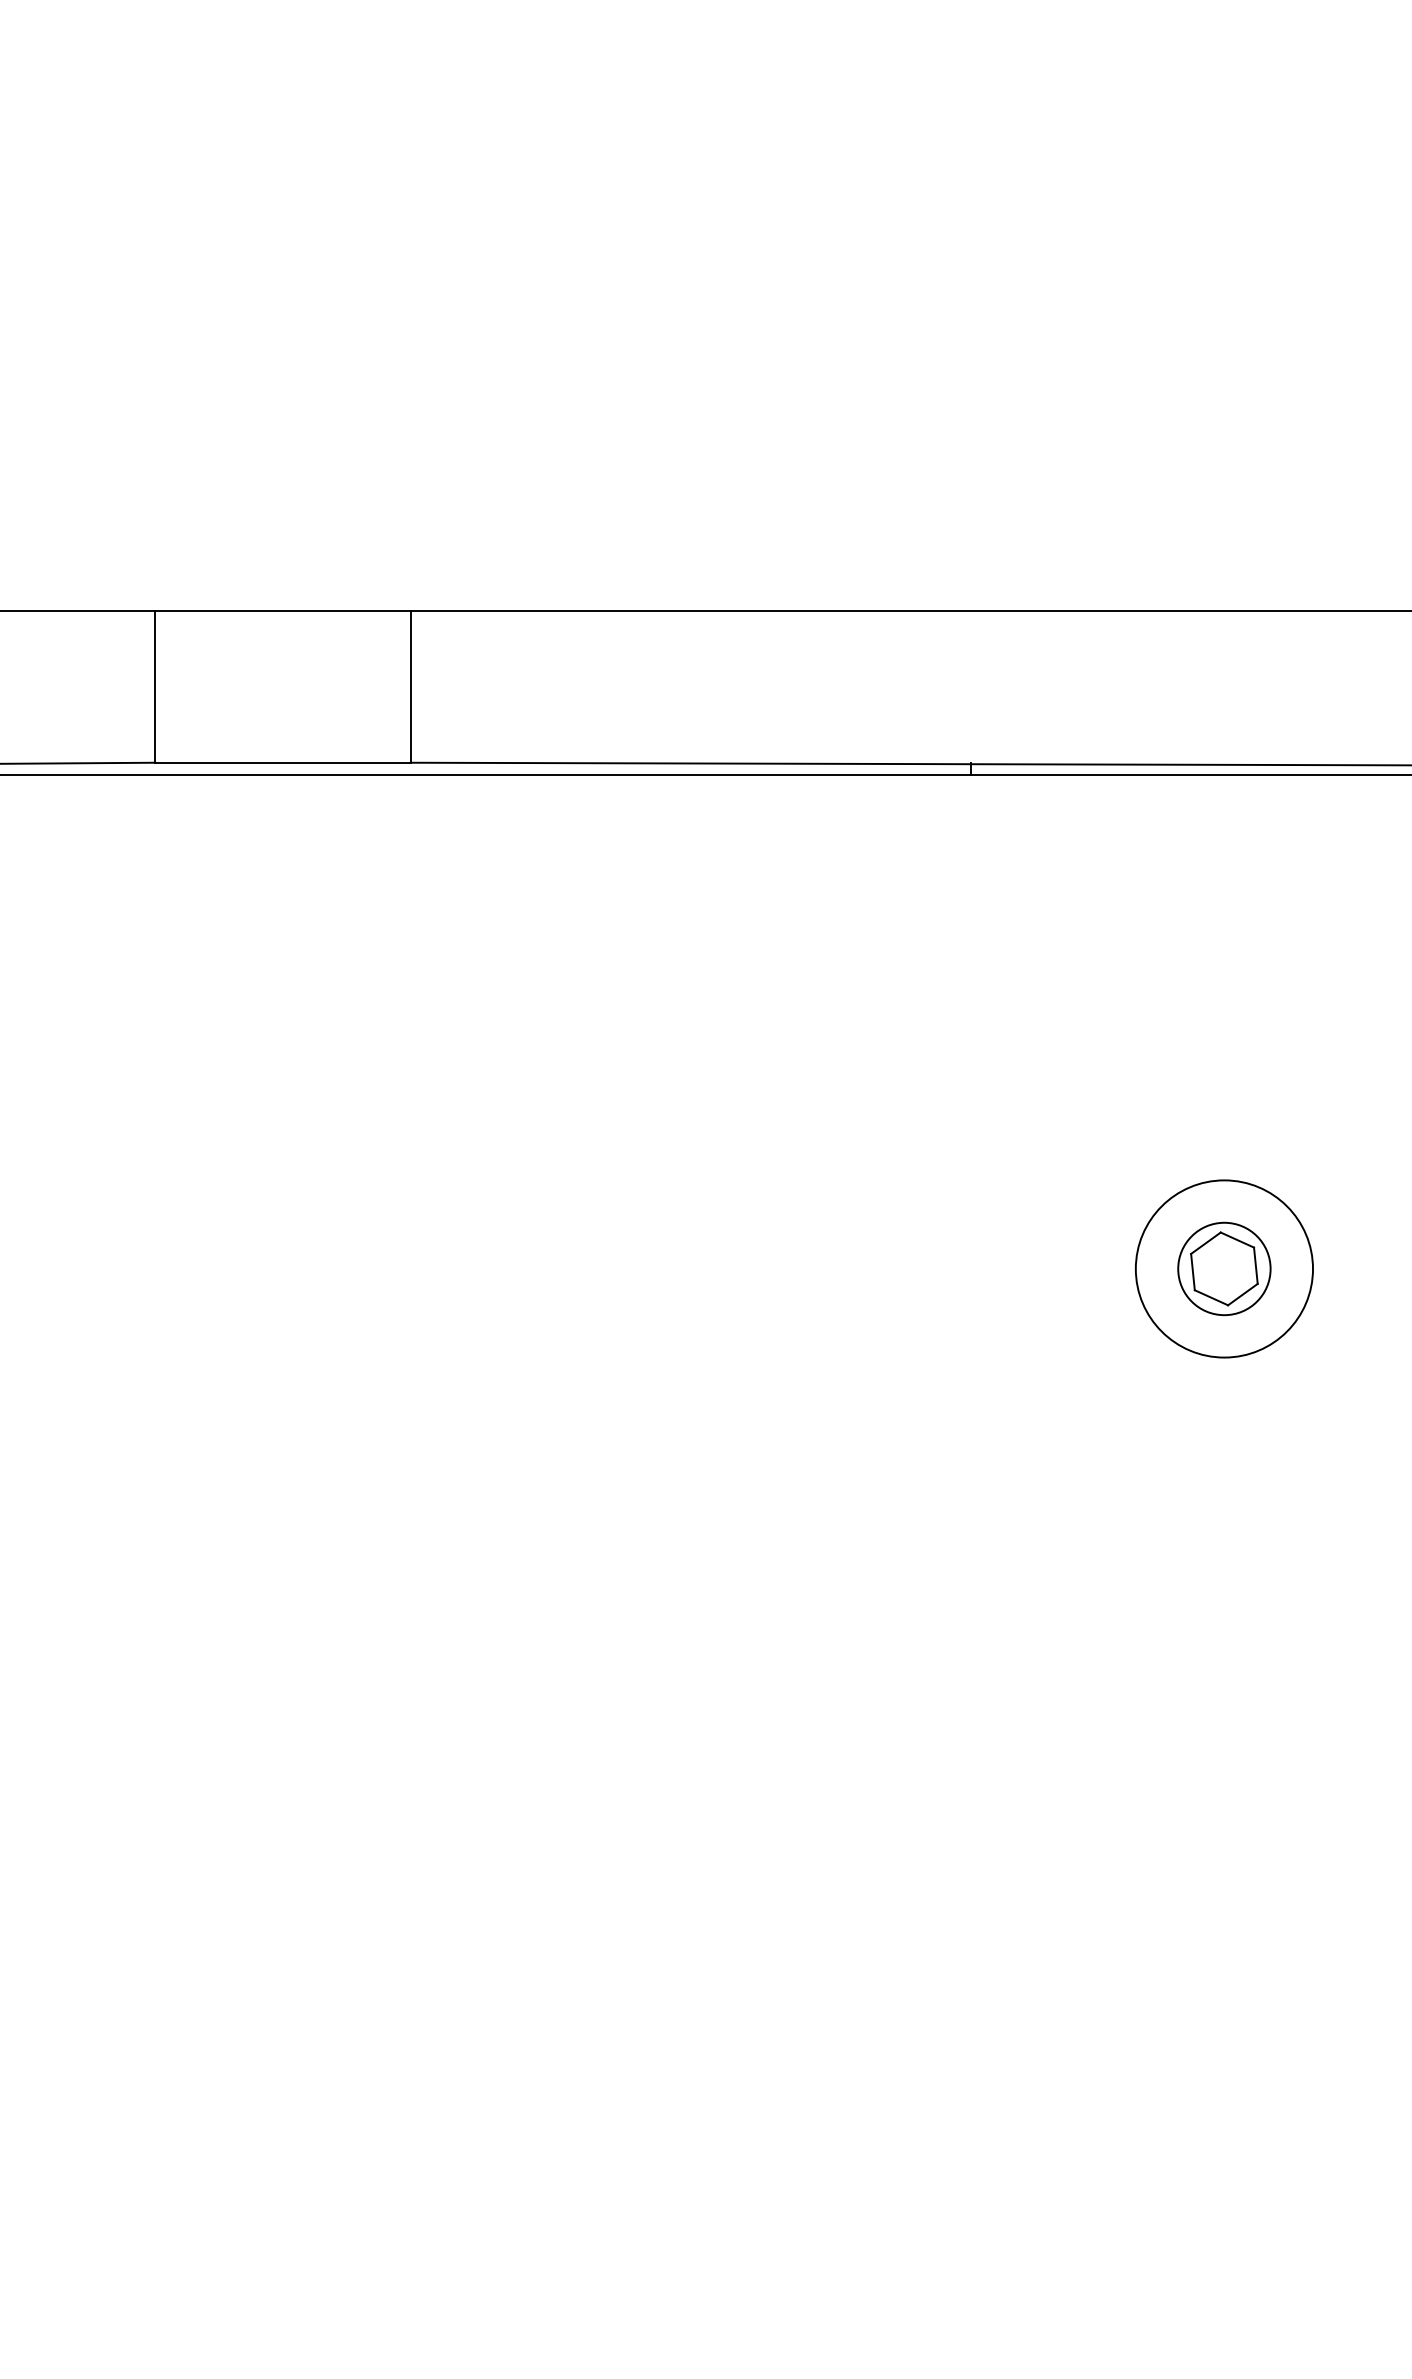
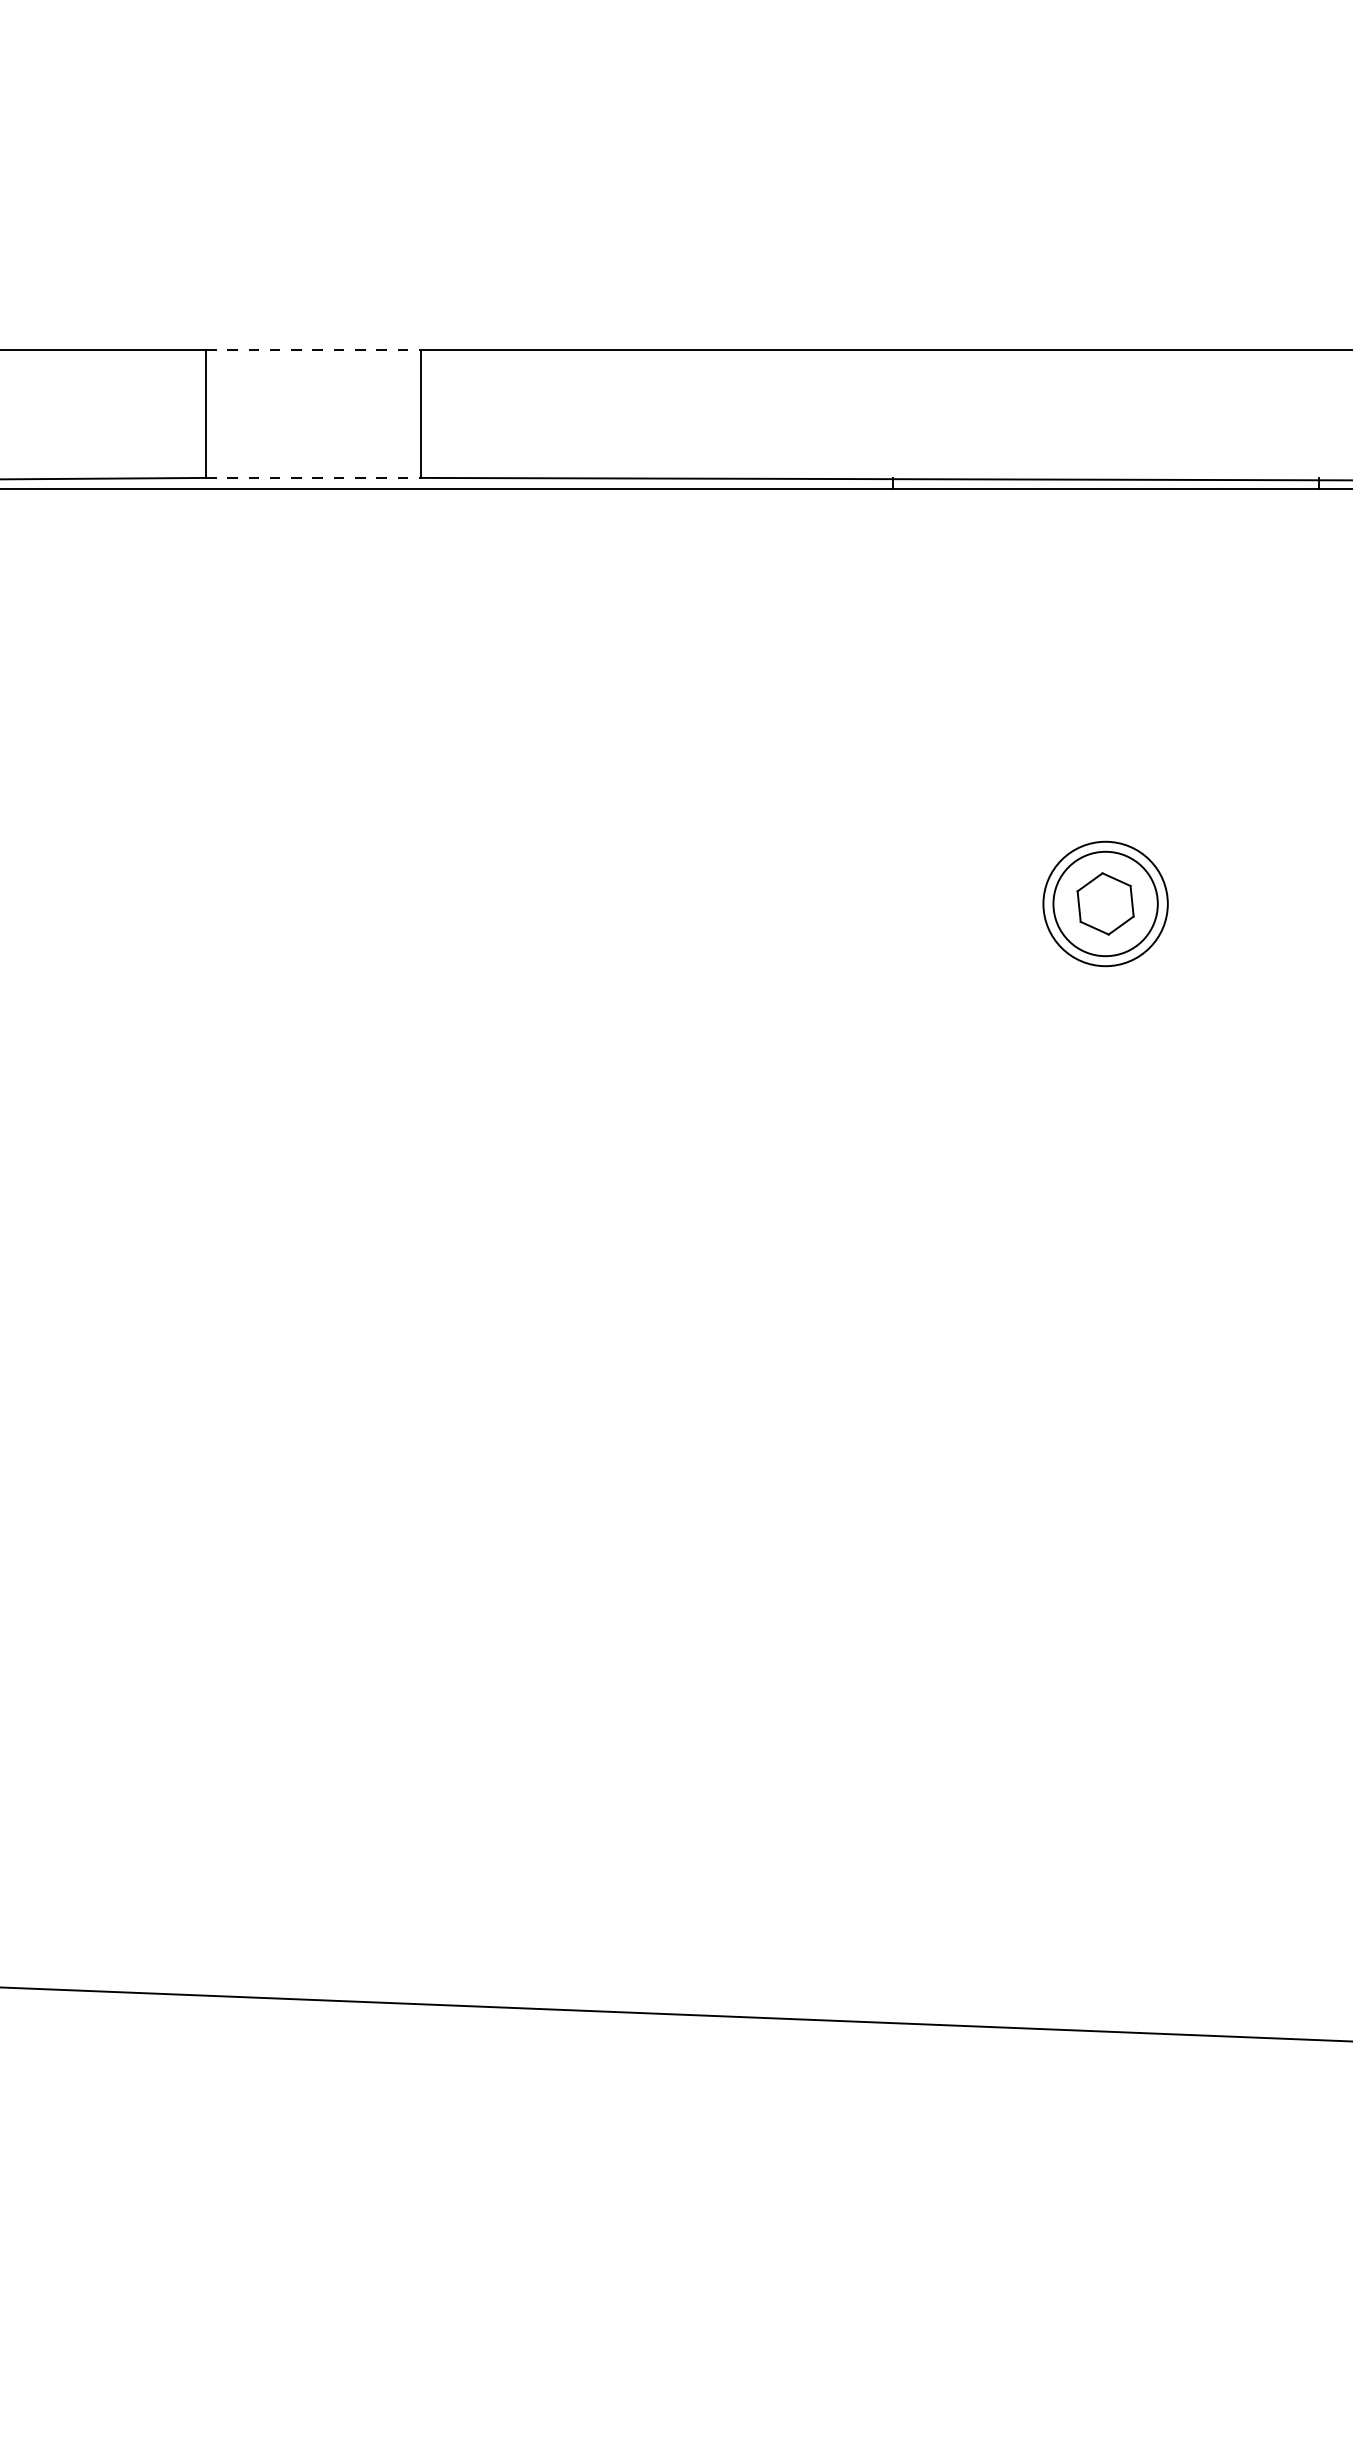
line: (283, 611) -> (313, 350), solid -> dashed
line: (283, 762) -> (313, 477), solid -> dashed
circle: (1224, 1268) -> (1105, 903), size x0.7
circle: (1224, 1268) -> (1105, 903), size x1.6

